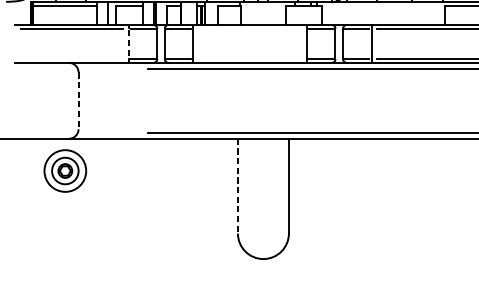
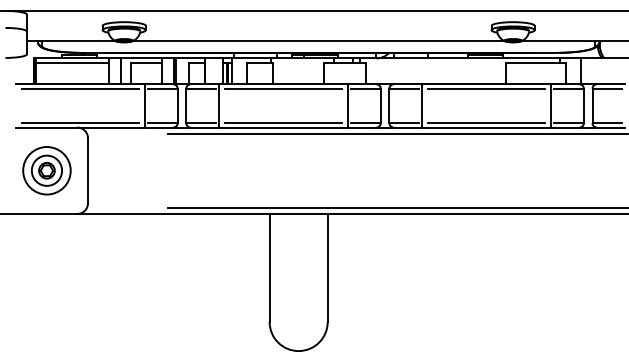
line: (250, 28) -> (283, 88), added
line: (129, 43) -> (145, 105), dashed -> solid
line: (71, 59) -> (80, 123), added
line: (250, 59) -> (283, 123), added
line: (78, 101) -> (88, 171), dashed -> solid
part: (64, 170) -> (46, 170), moved
line: (237, 186) -> (269, 268), dashed -> solid

